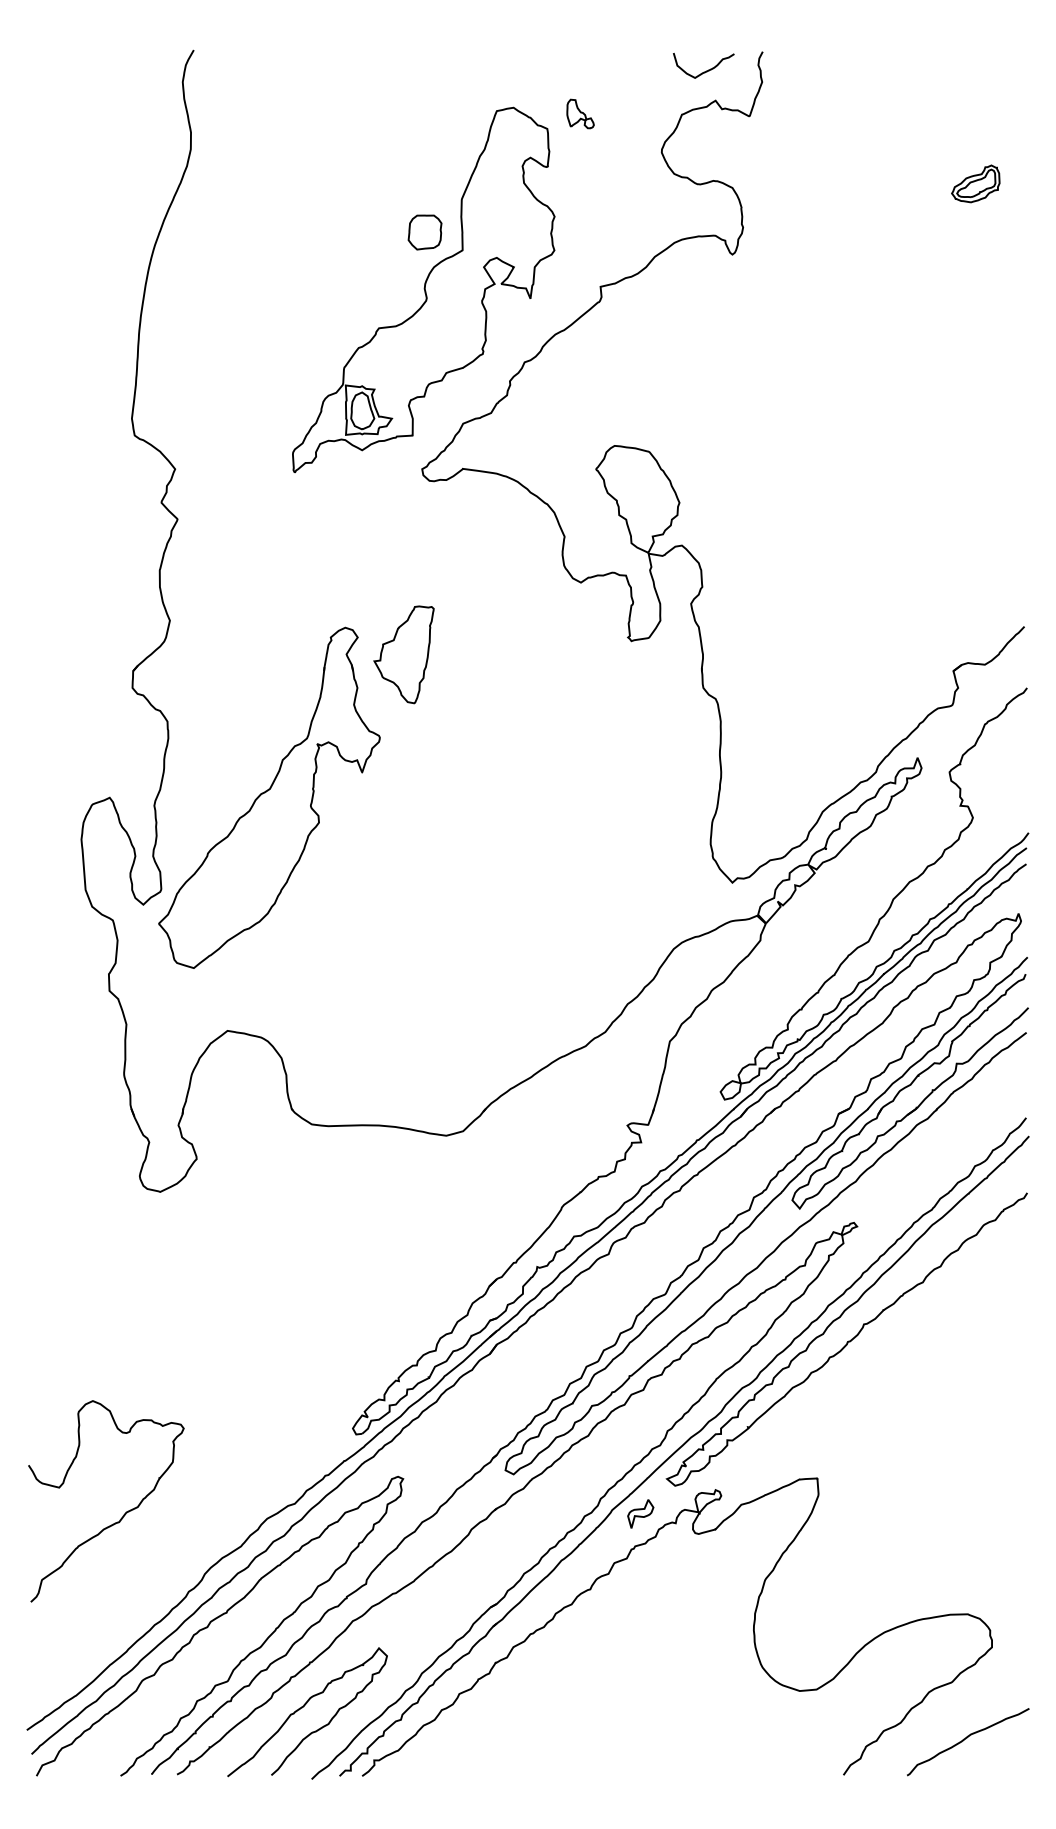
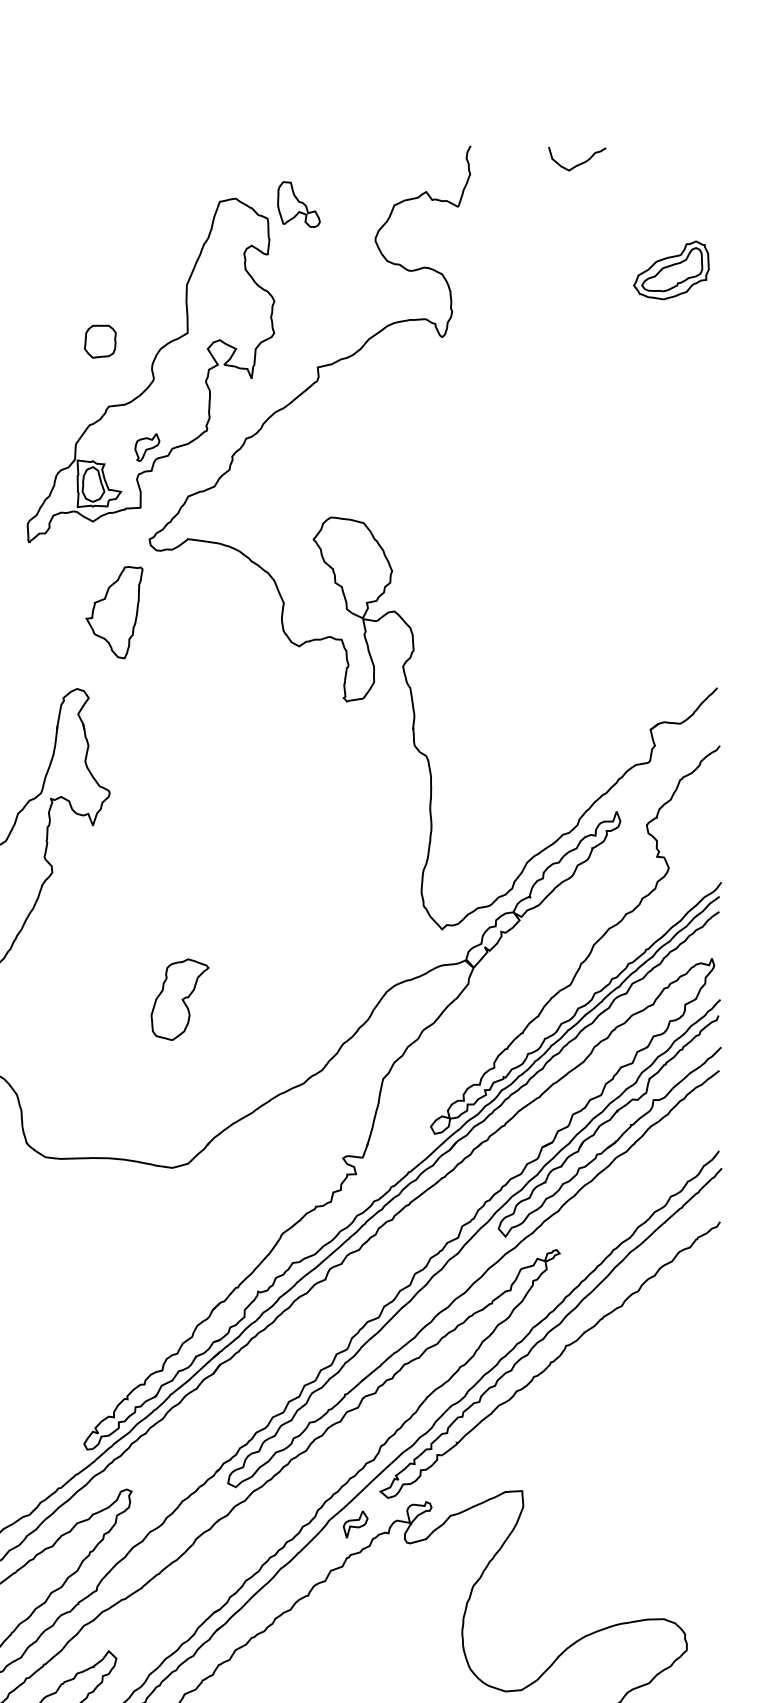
curve: (706, 70) -> (579, 163), moved
part: (580, 113) -> (298, 204), size x1.67
part: (975, 183) -> (671, 270), size x1.67
part: (424, 232) -> (99, 341), moved
part: (419, 371) -> (147, 447), added
part: (403, 654) -> (114, 612), moved
part: (454, 957) -> (180, 999), added

